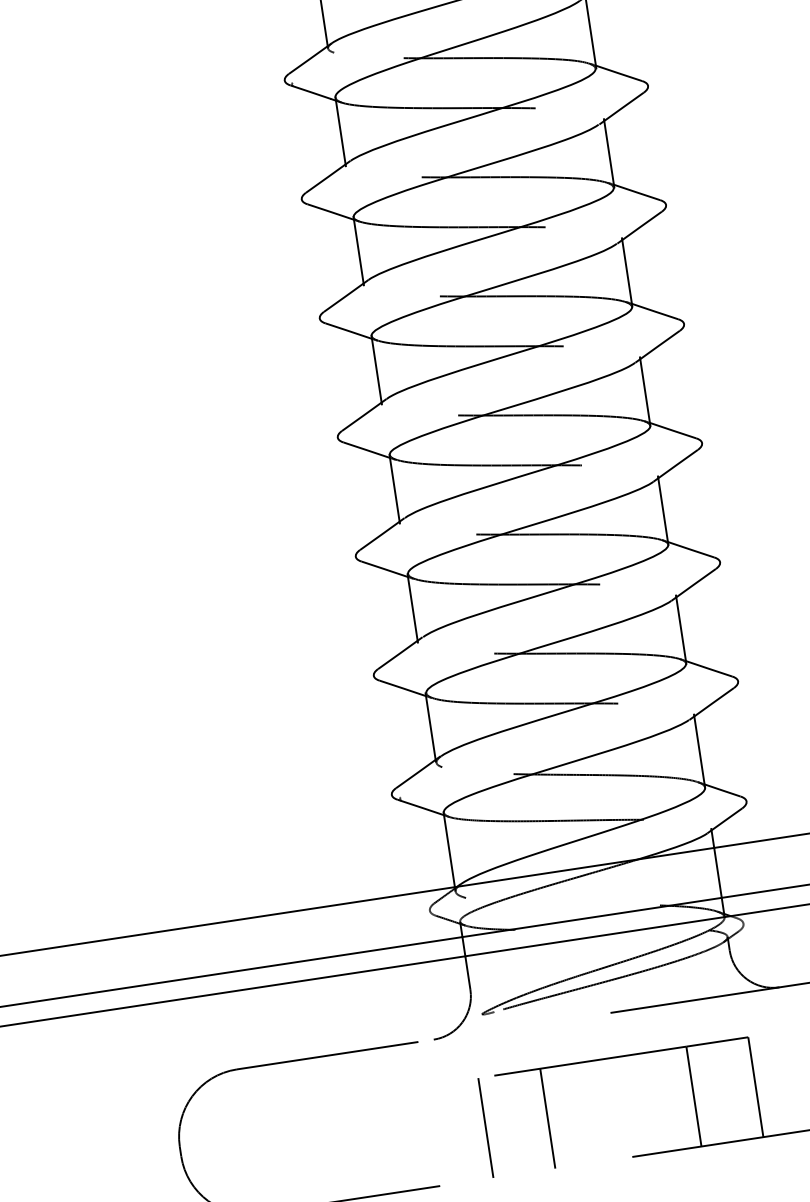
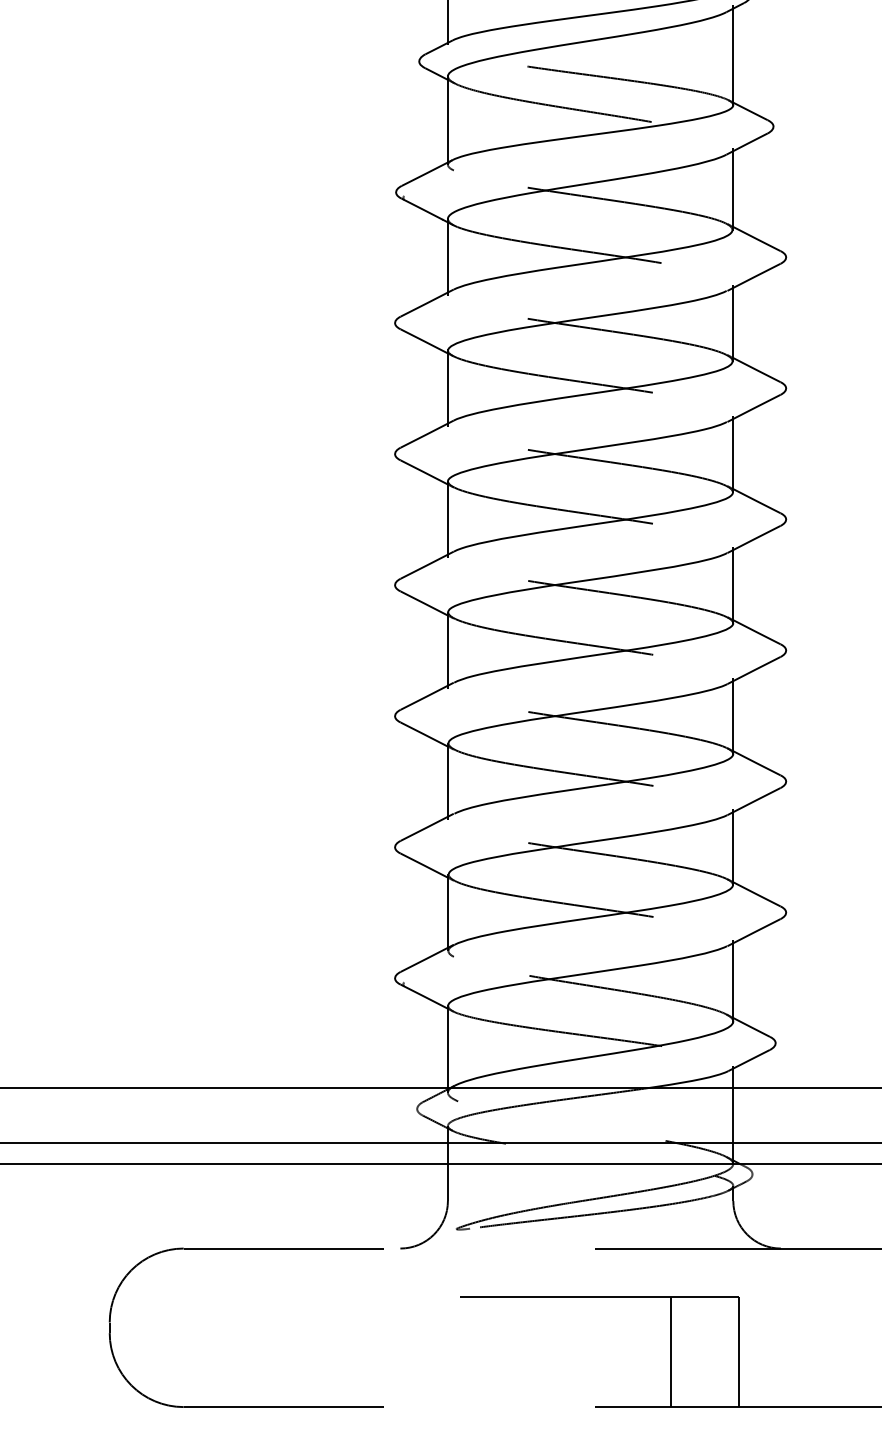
line: (548, 1118) -> (510, 1352), removed
line: (485, 1127) -> (441, 1351), removed

